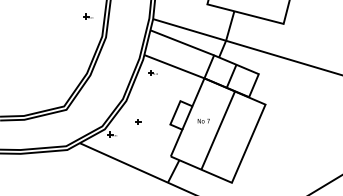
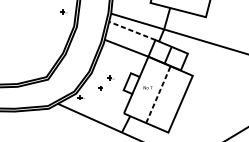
line: (181, 42) -> (131, 30), solid -> dashed
part: (152, 72) -> (110, 77), moved
line: (218, 130) -> (158, 94), solid -> dashed

